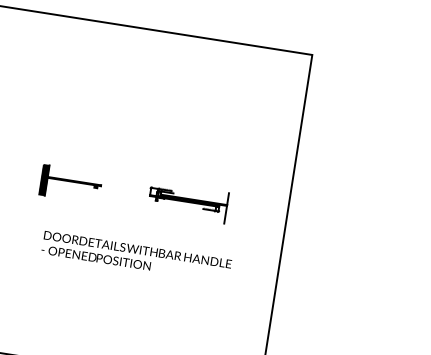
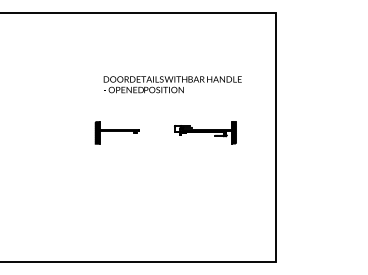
hatch: (228, 208) -> (233, 132), added
text: (136, 256) -> (172, 84), moved

